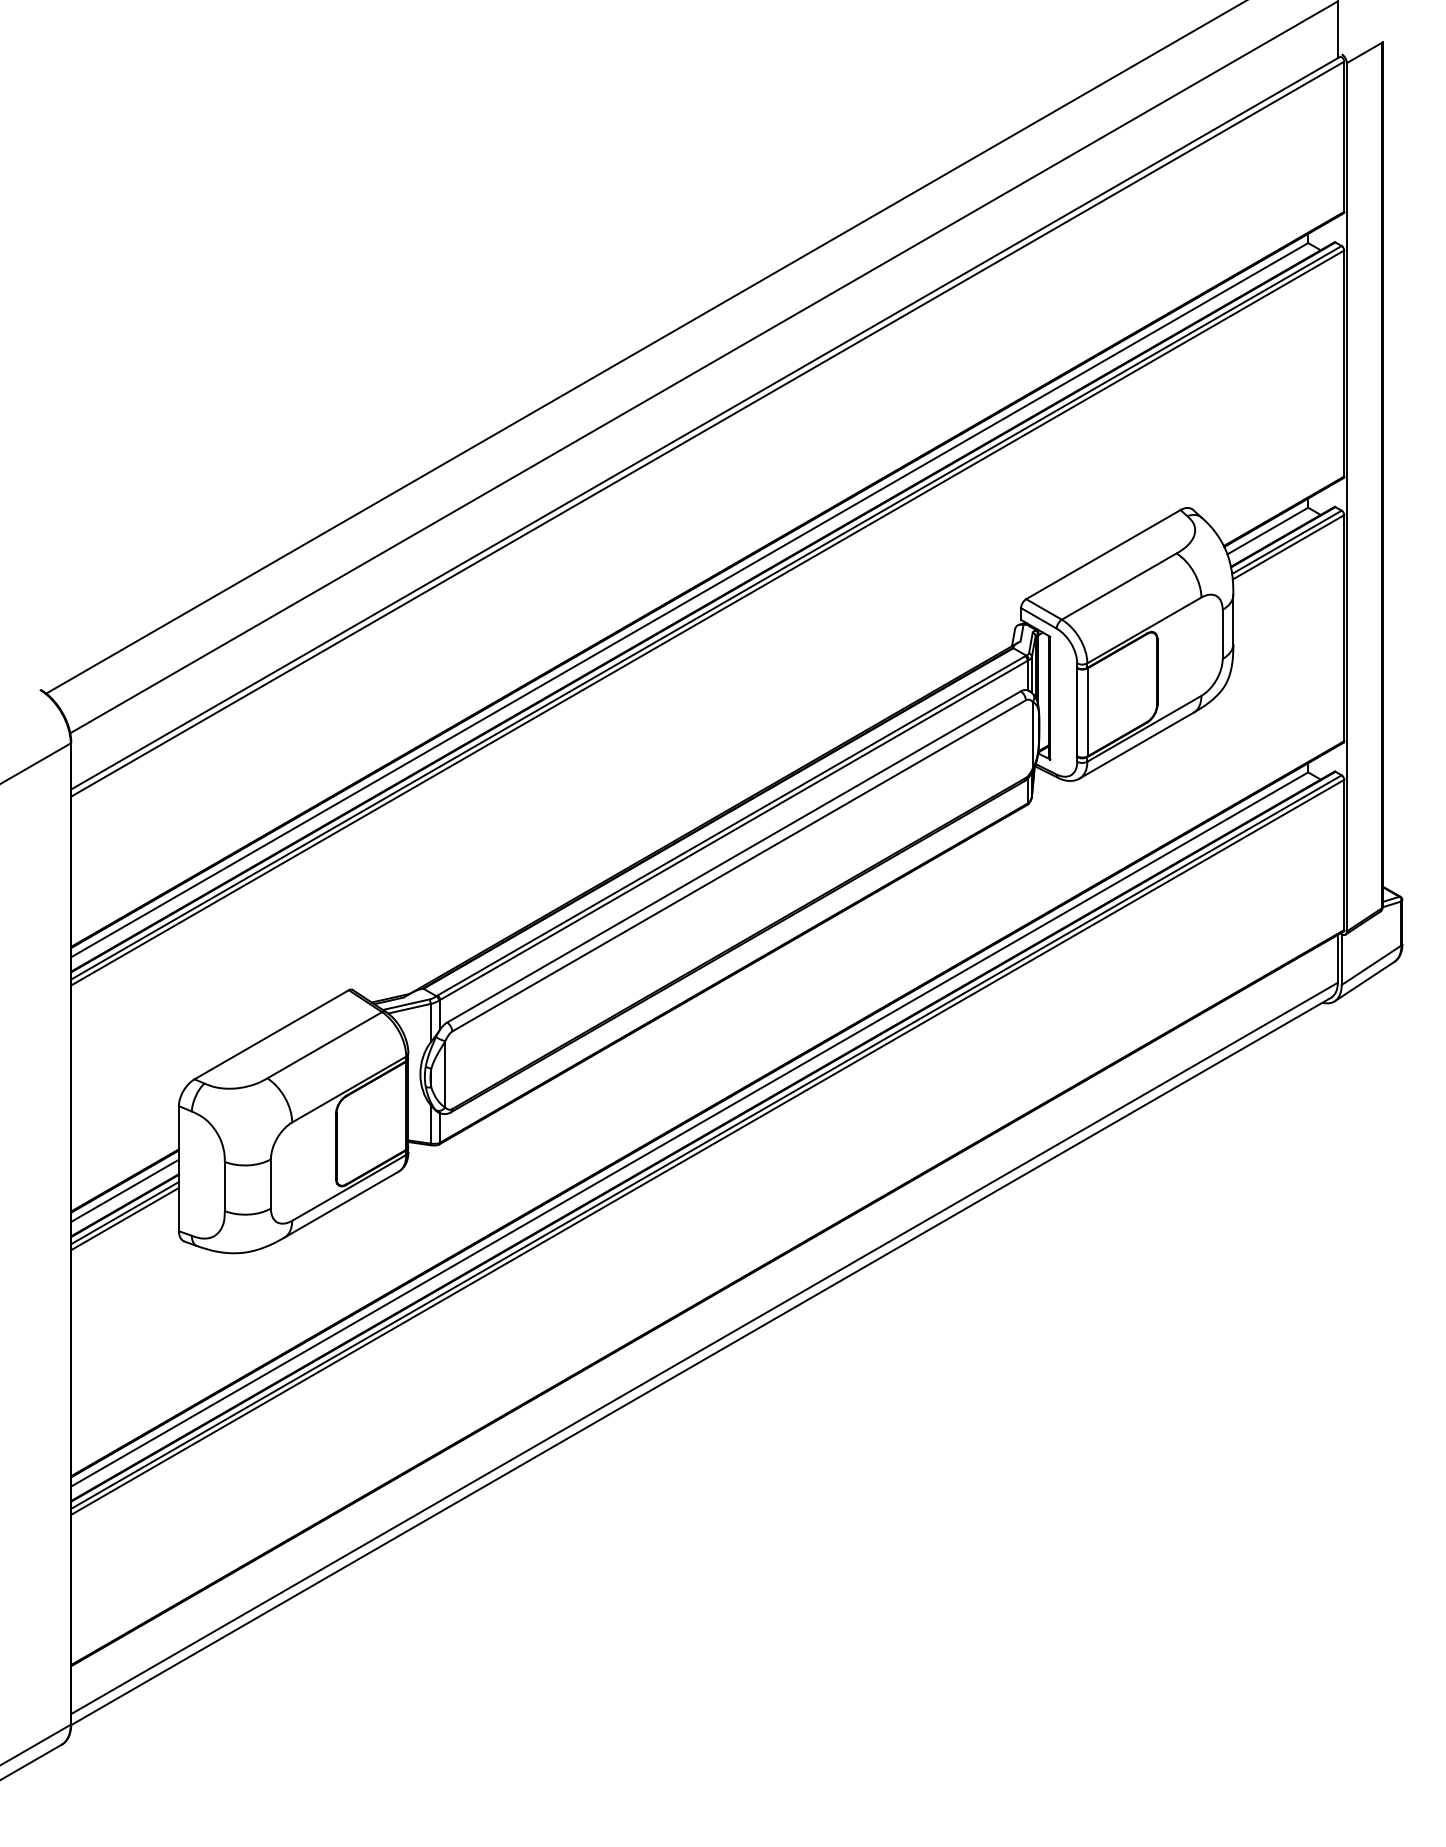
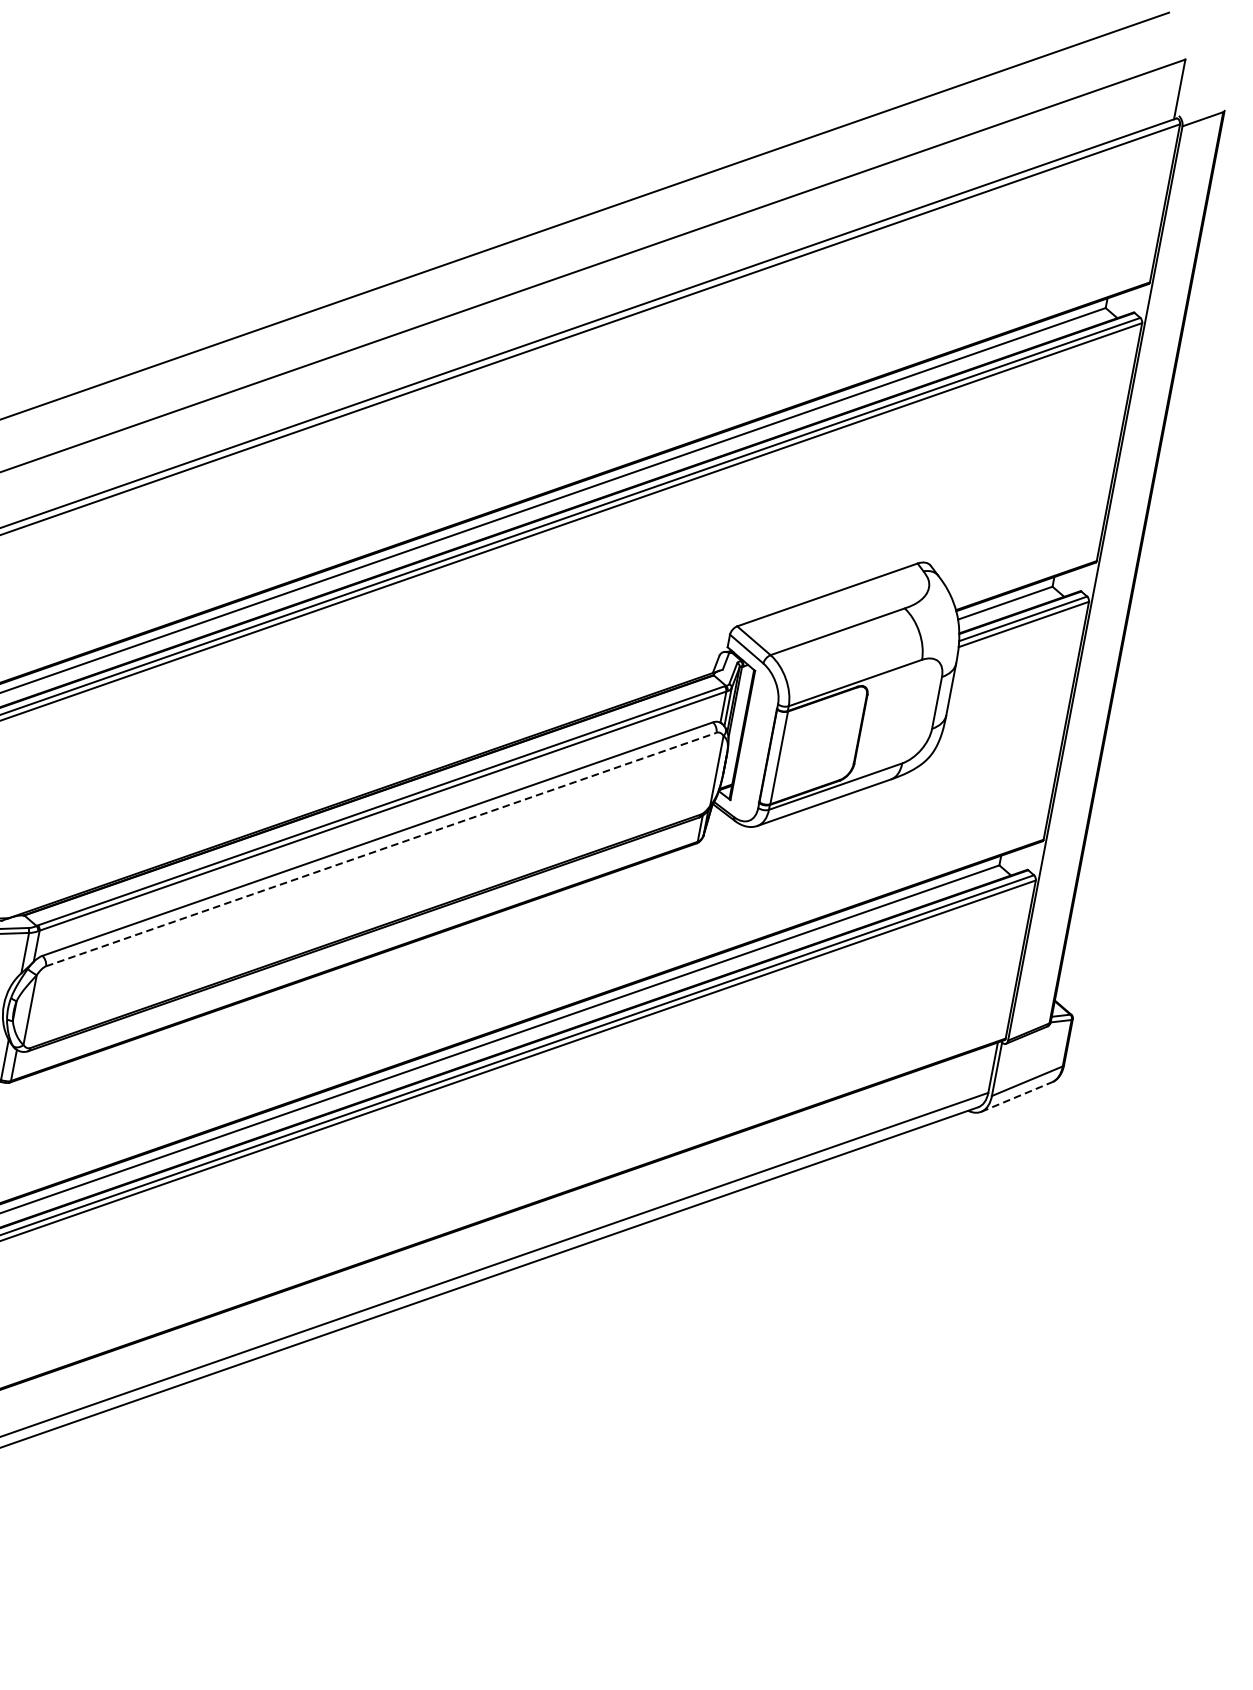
line: (739, 865) -> (381, 849), solid -> dashed
line: (1364, 981) -> (1016, 1096), solid -> dashed

